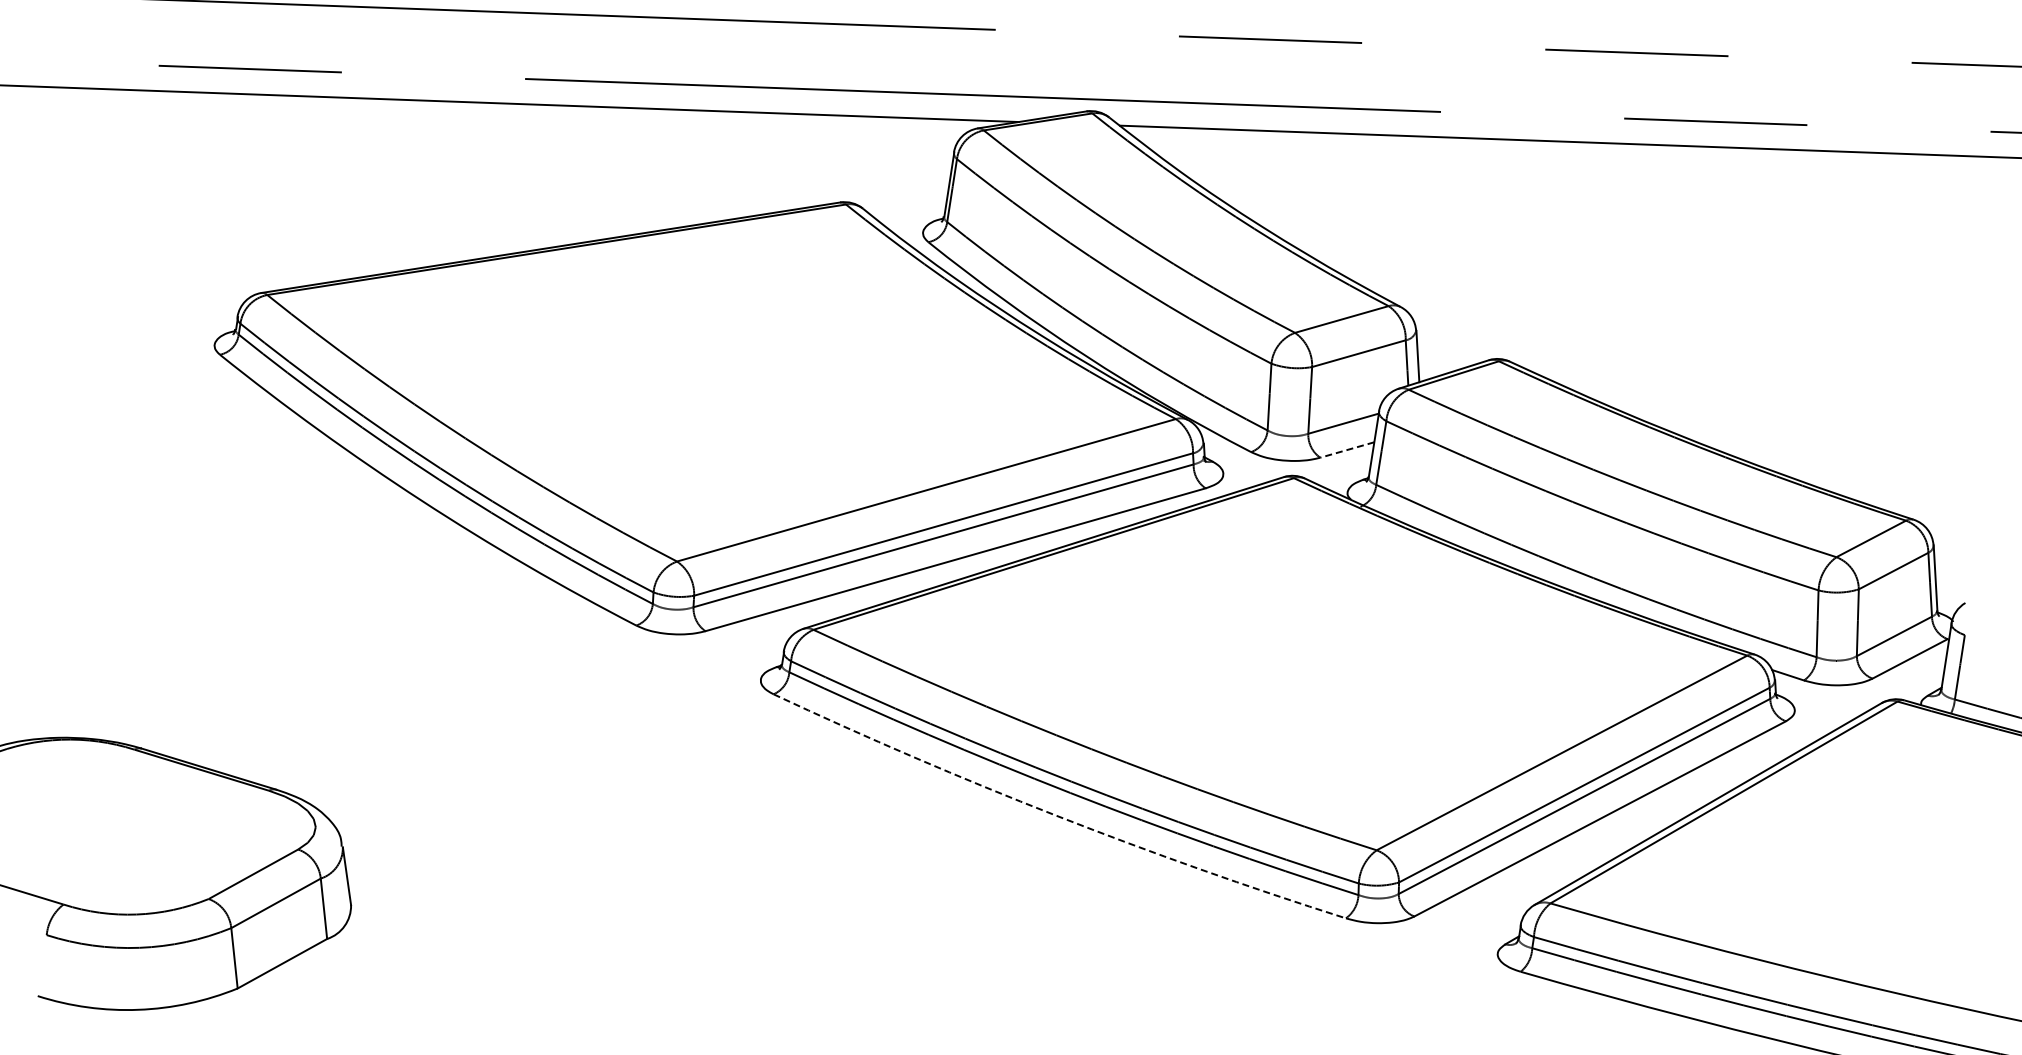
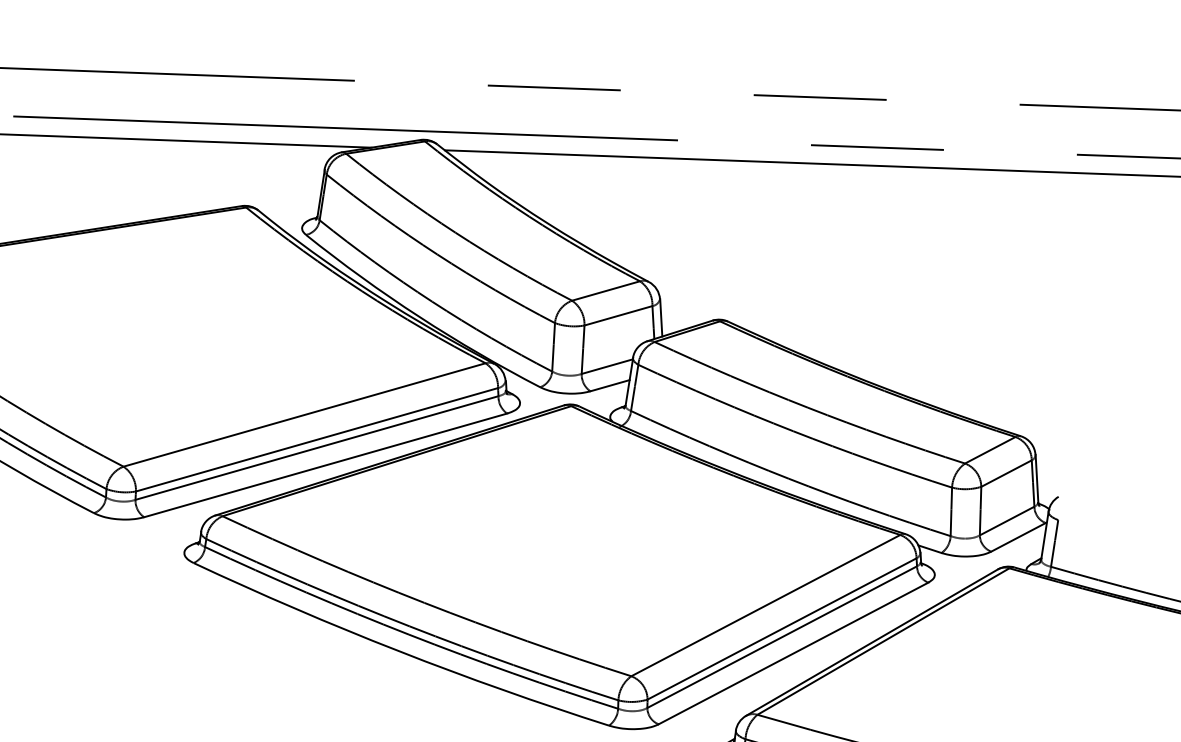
line: (1346, 450) -> (609, 386), dashed -> solid
arc: (1056, 815) -> (398, 651), dashed -> solid

